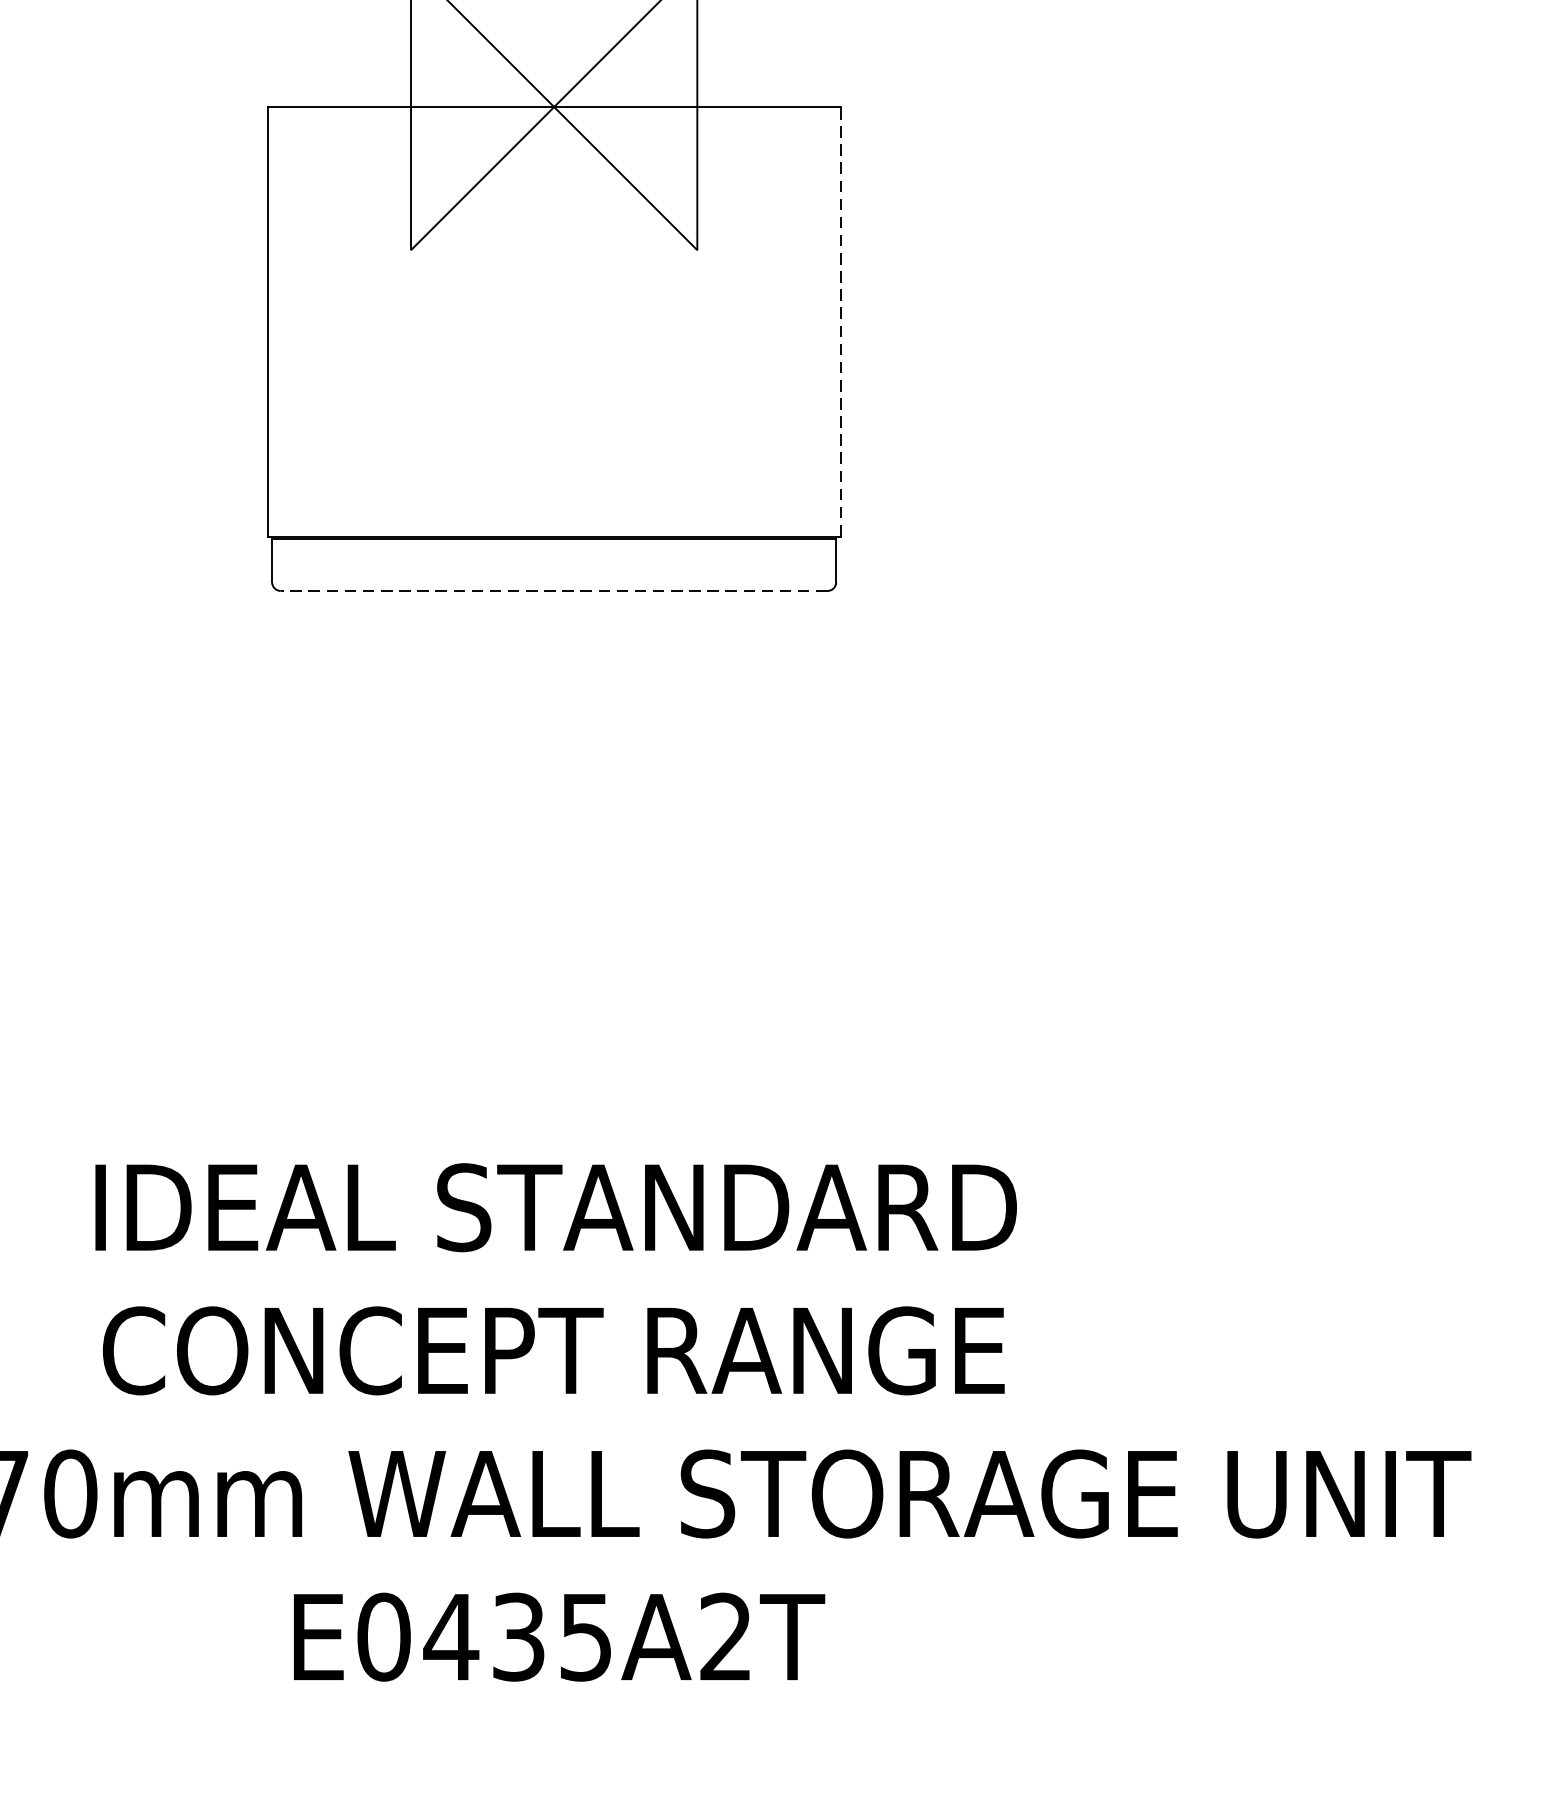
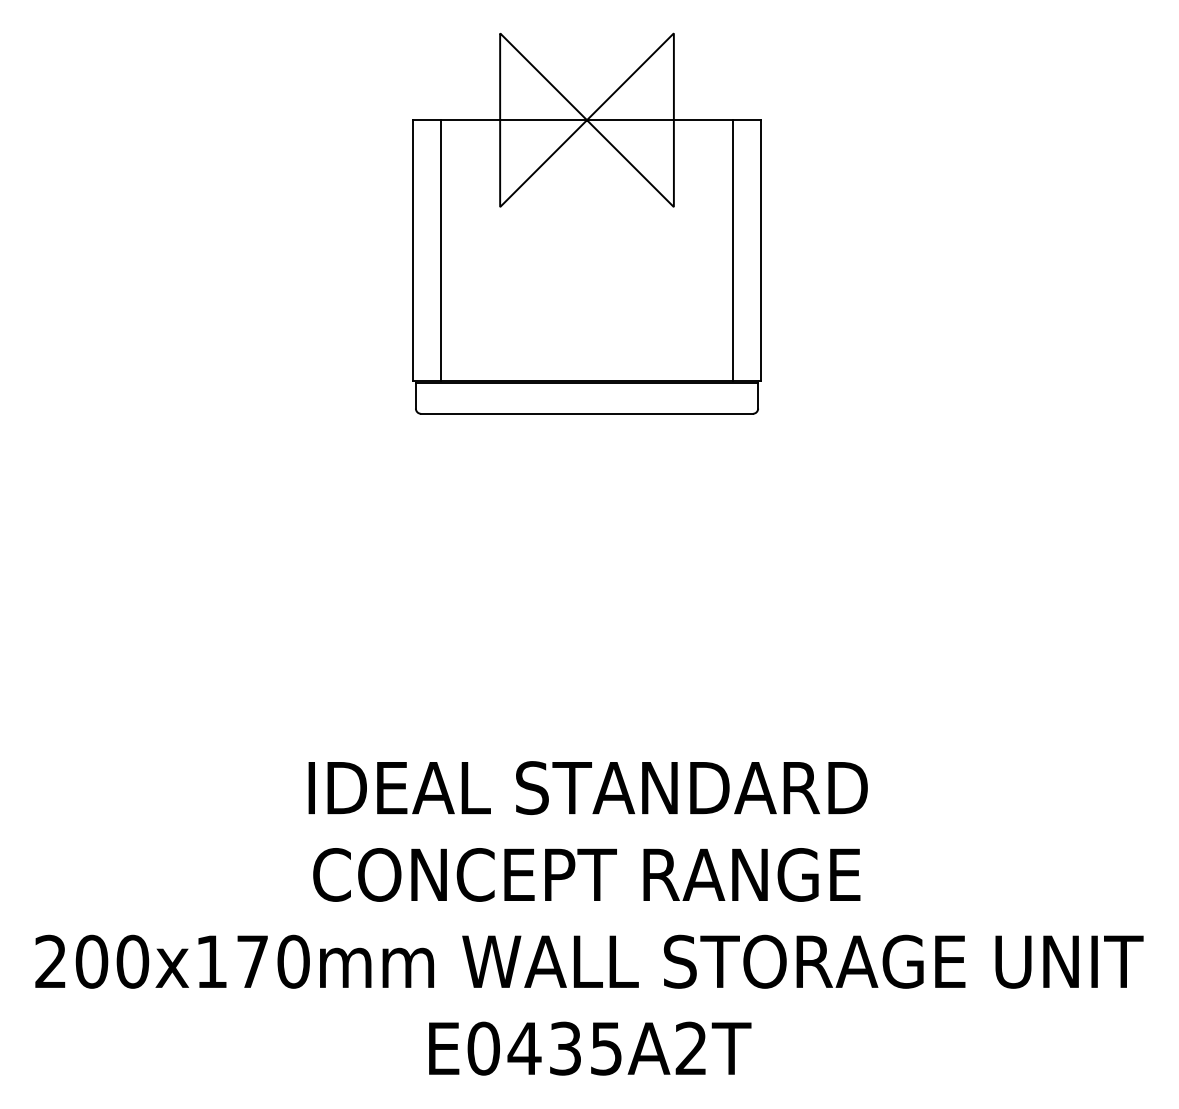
line: (314, 321) -> (441, 250), added
line: (793, 321) -> (732, 250), added
line: (840, 321) -> (760, 250), dashed -> solid
line: (554, 590) -> (587, 413), dashed -> solid

